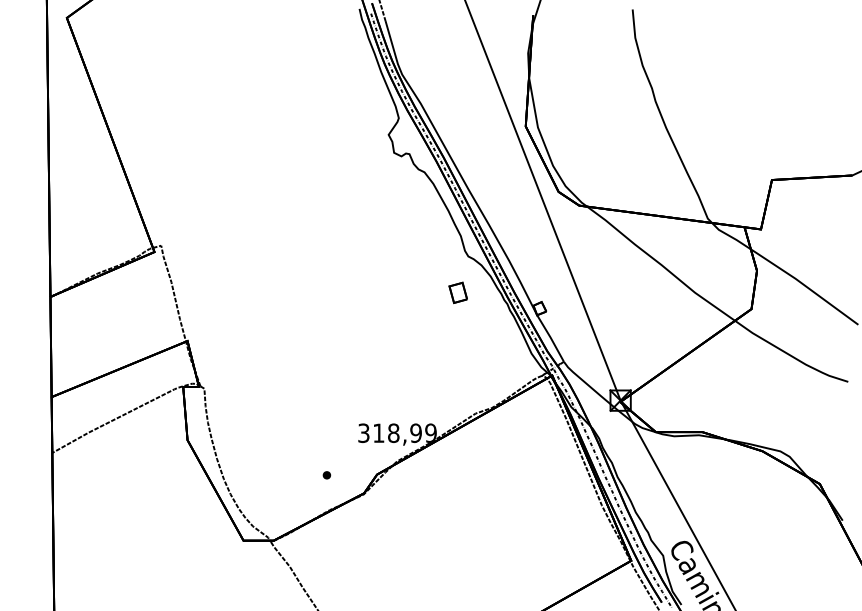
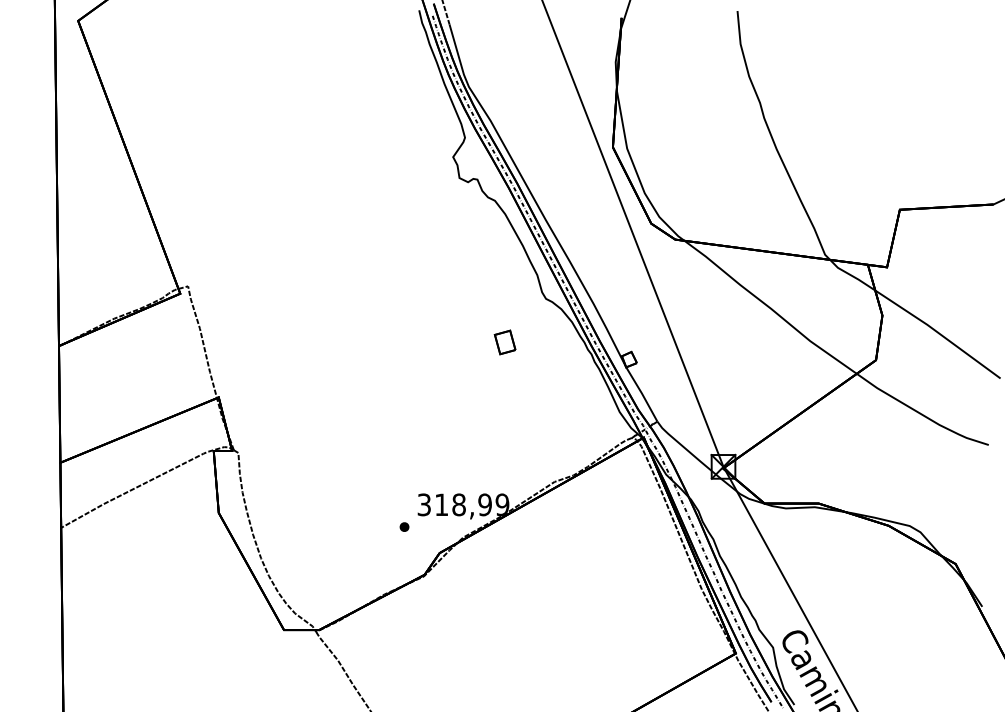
part: (457, 292) -> (504, 342), moved
part: (326, 475) -> (404, 527), moved

